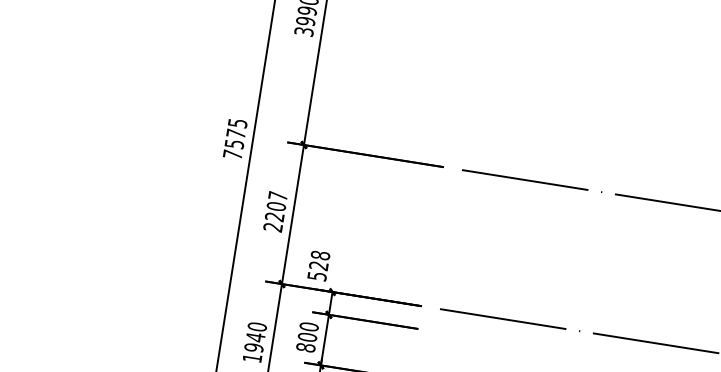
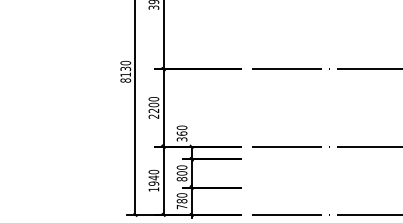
text: (234, 138) -> (125, 71), 7575 -> 8130
text: (277, 196) -> (153, 99), 2207 -> 2200
text: (317, 265) -> (181, 133), 528 -> 360

